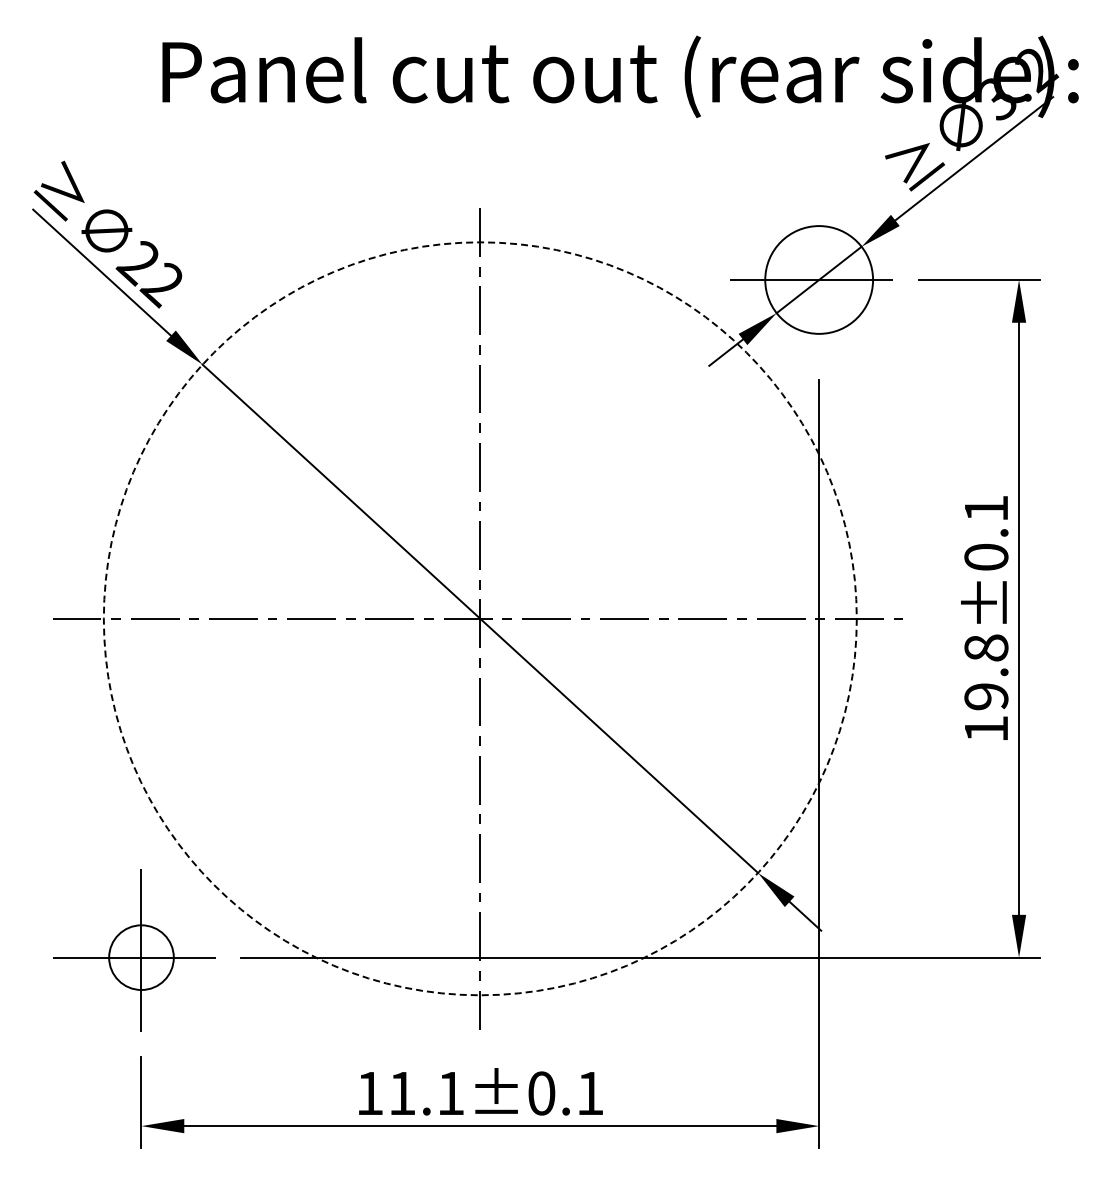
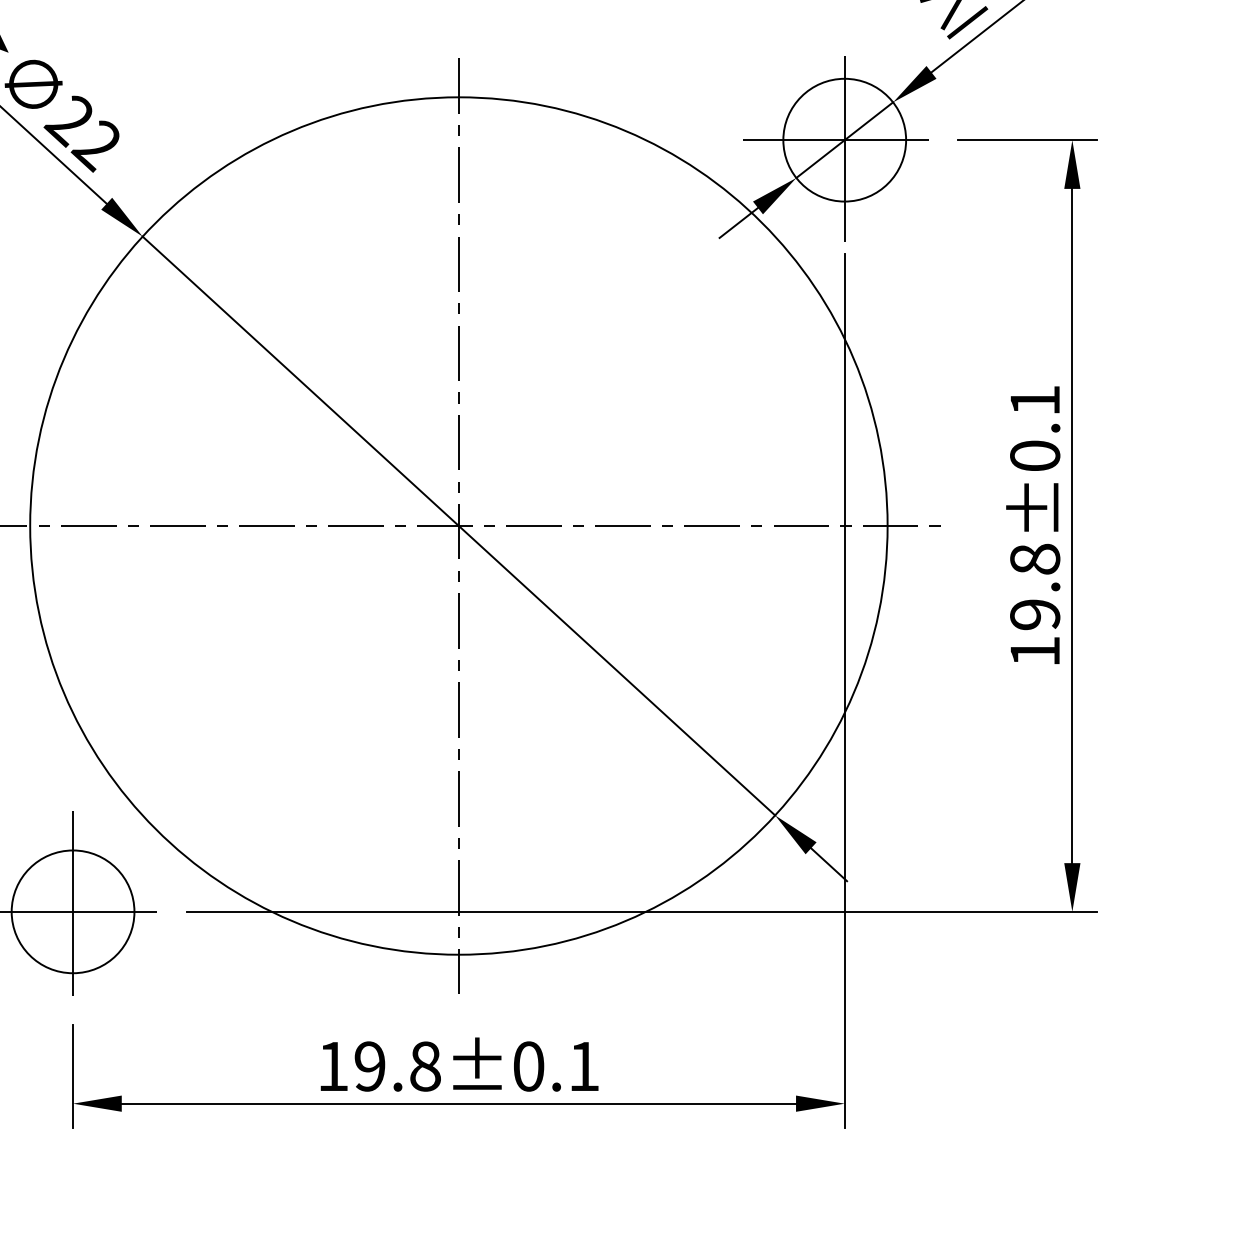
line: (819, 279) -> (845, 139), added
circle: (479, 618) -> (457, 525), dashed -> solid
circle: (141, 957) -> (73, 911), size x1.67
text: (426, 1093) -> (397, 1066), 11.1±0.1 -> 19.8±0.1

